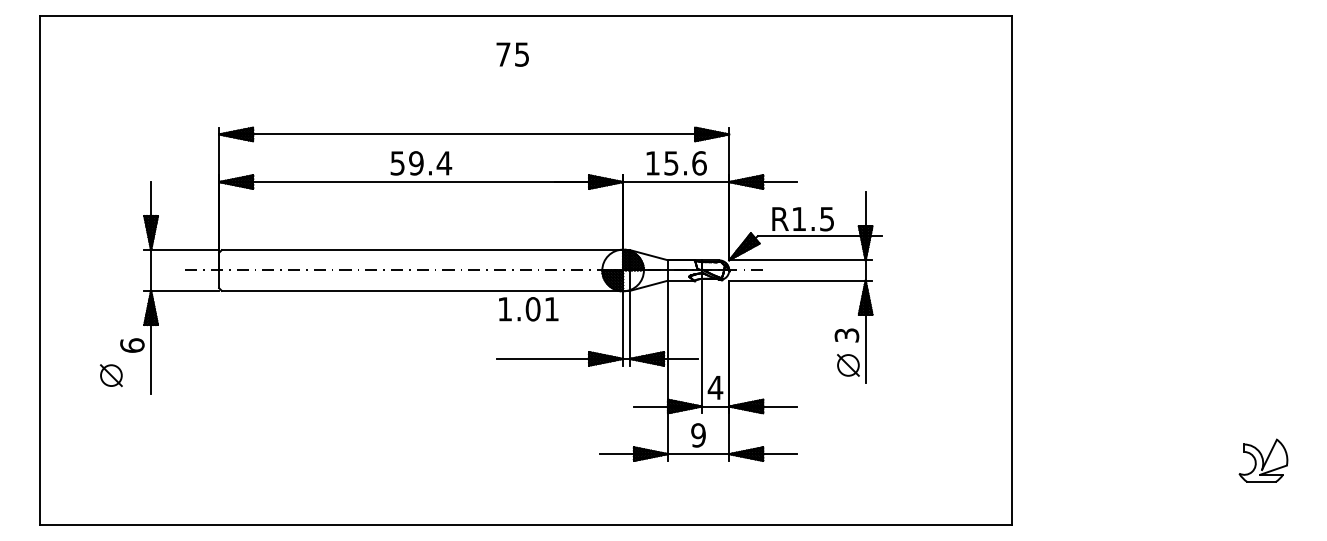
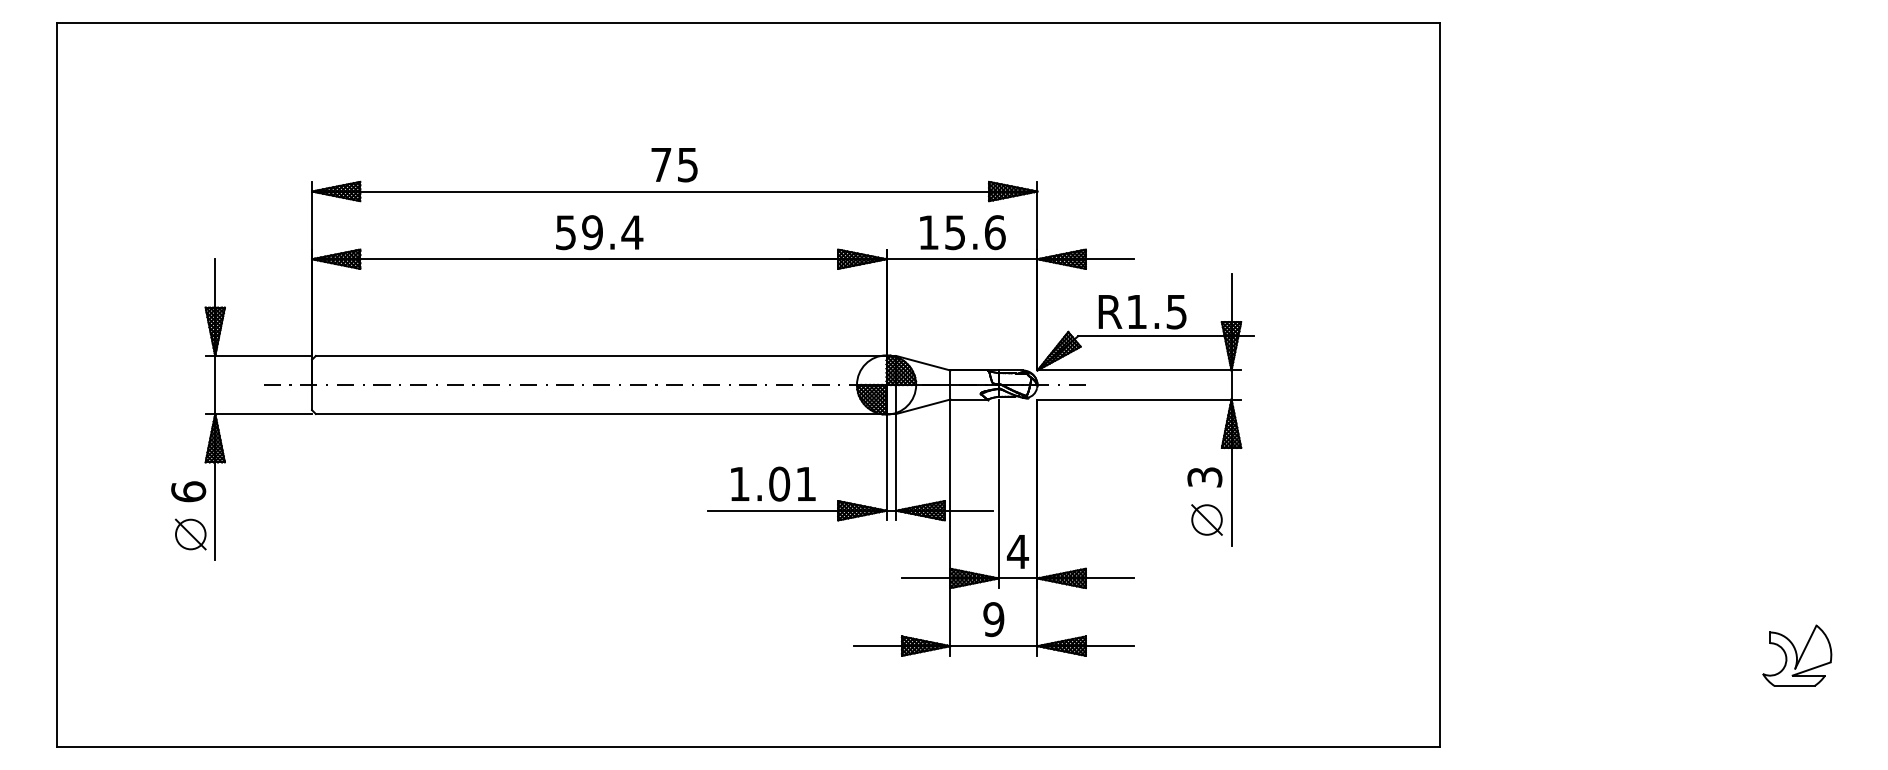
text: (512, 54) -> (674, 165), moved
text: (528, 308) -> (773, 483), moved
part: (111, 375) -> (190, 534), moved

